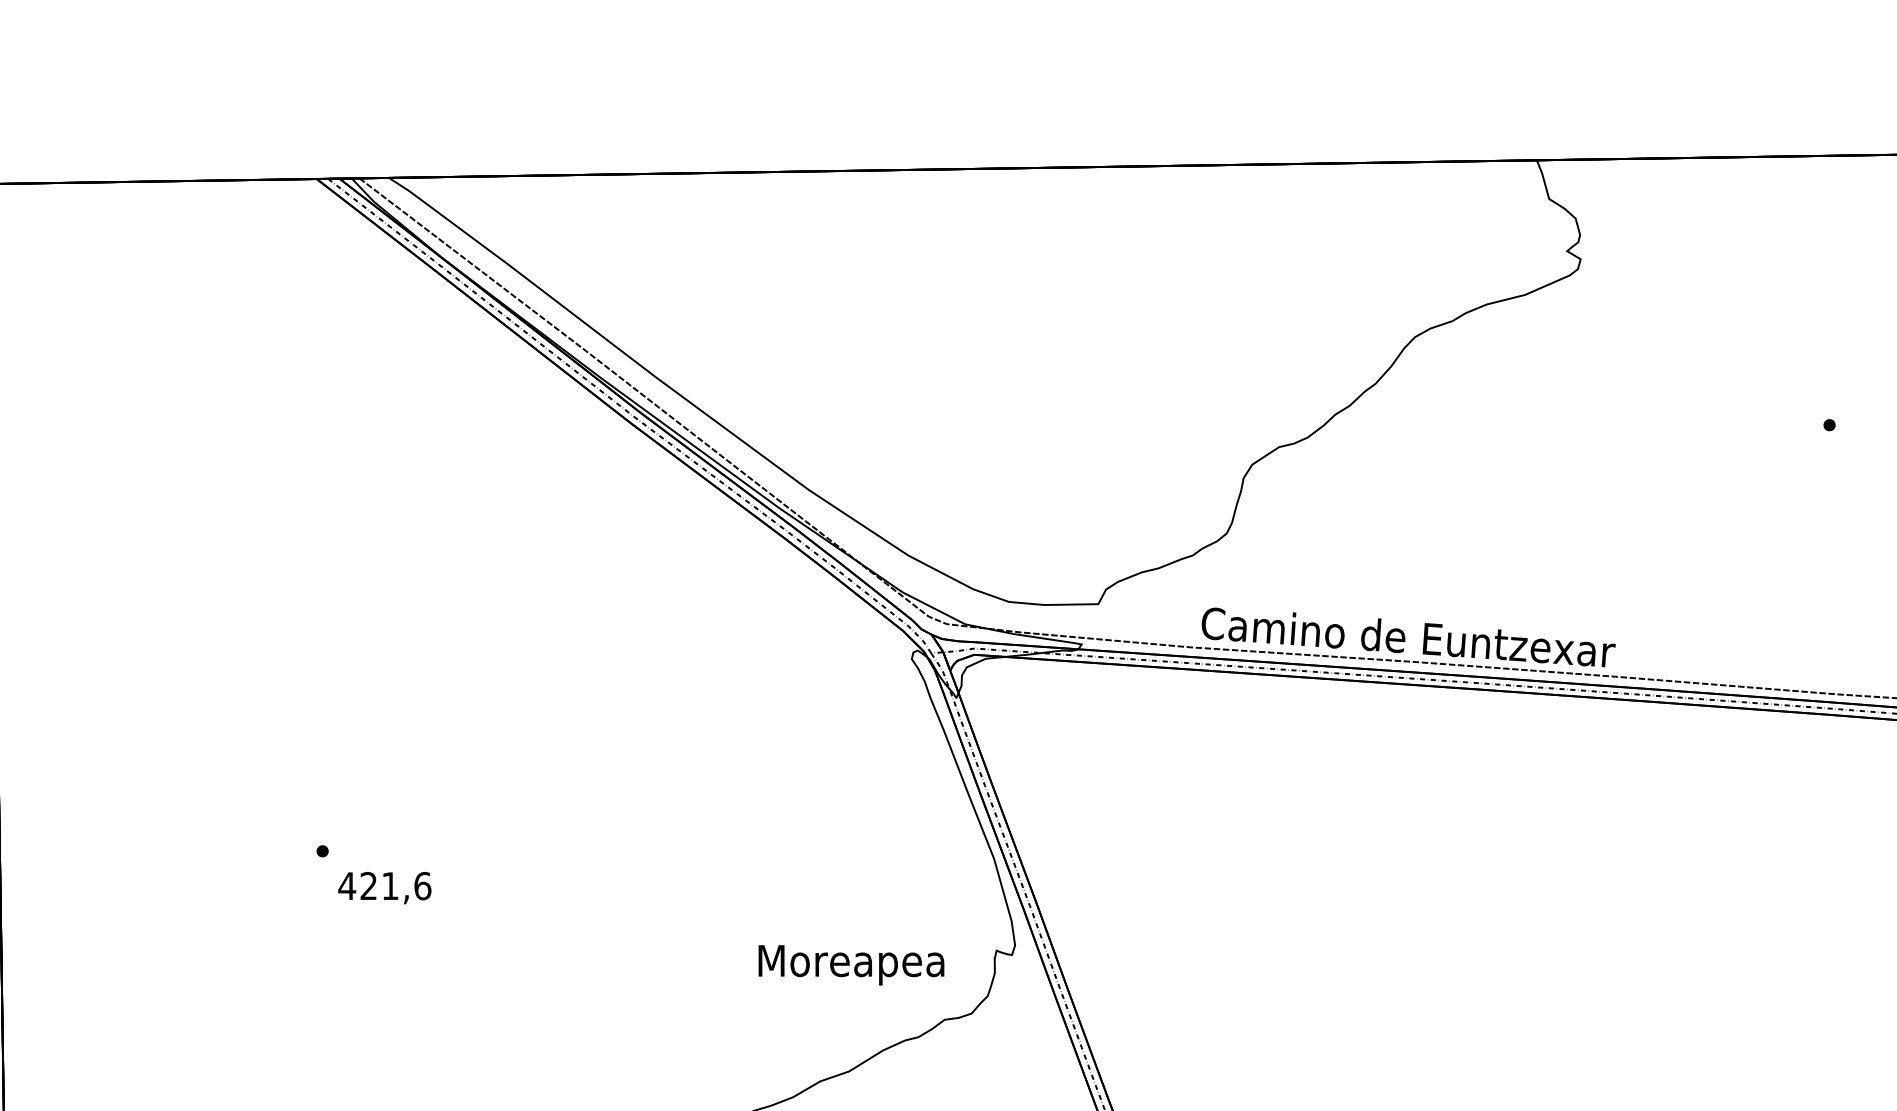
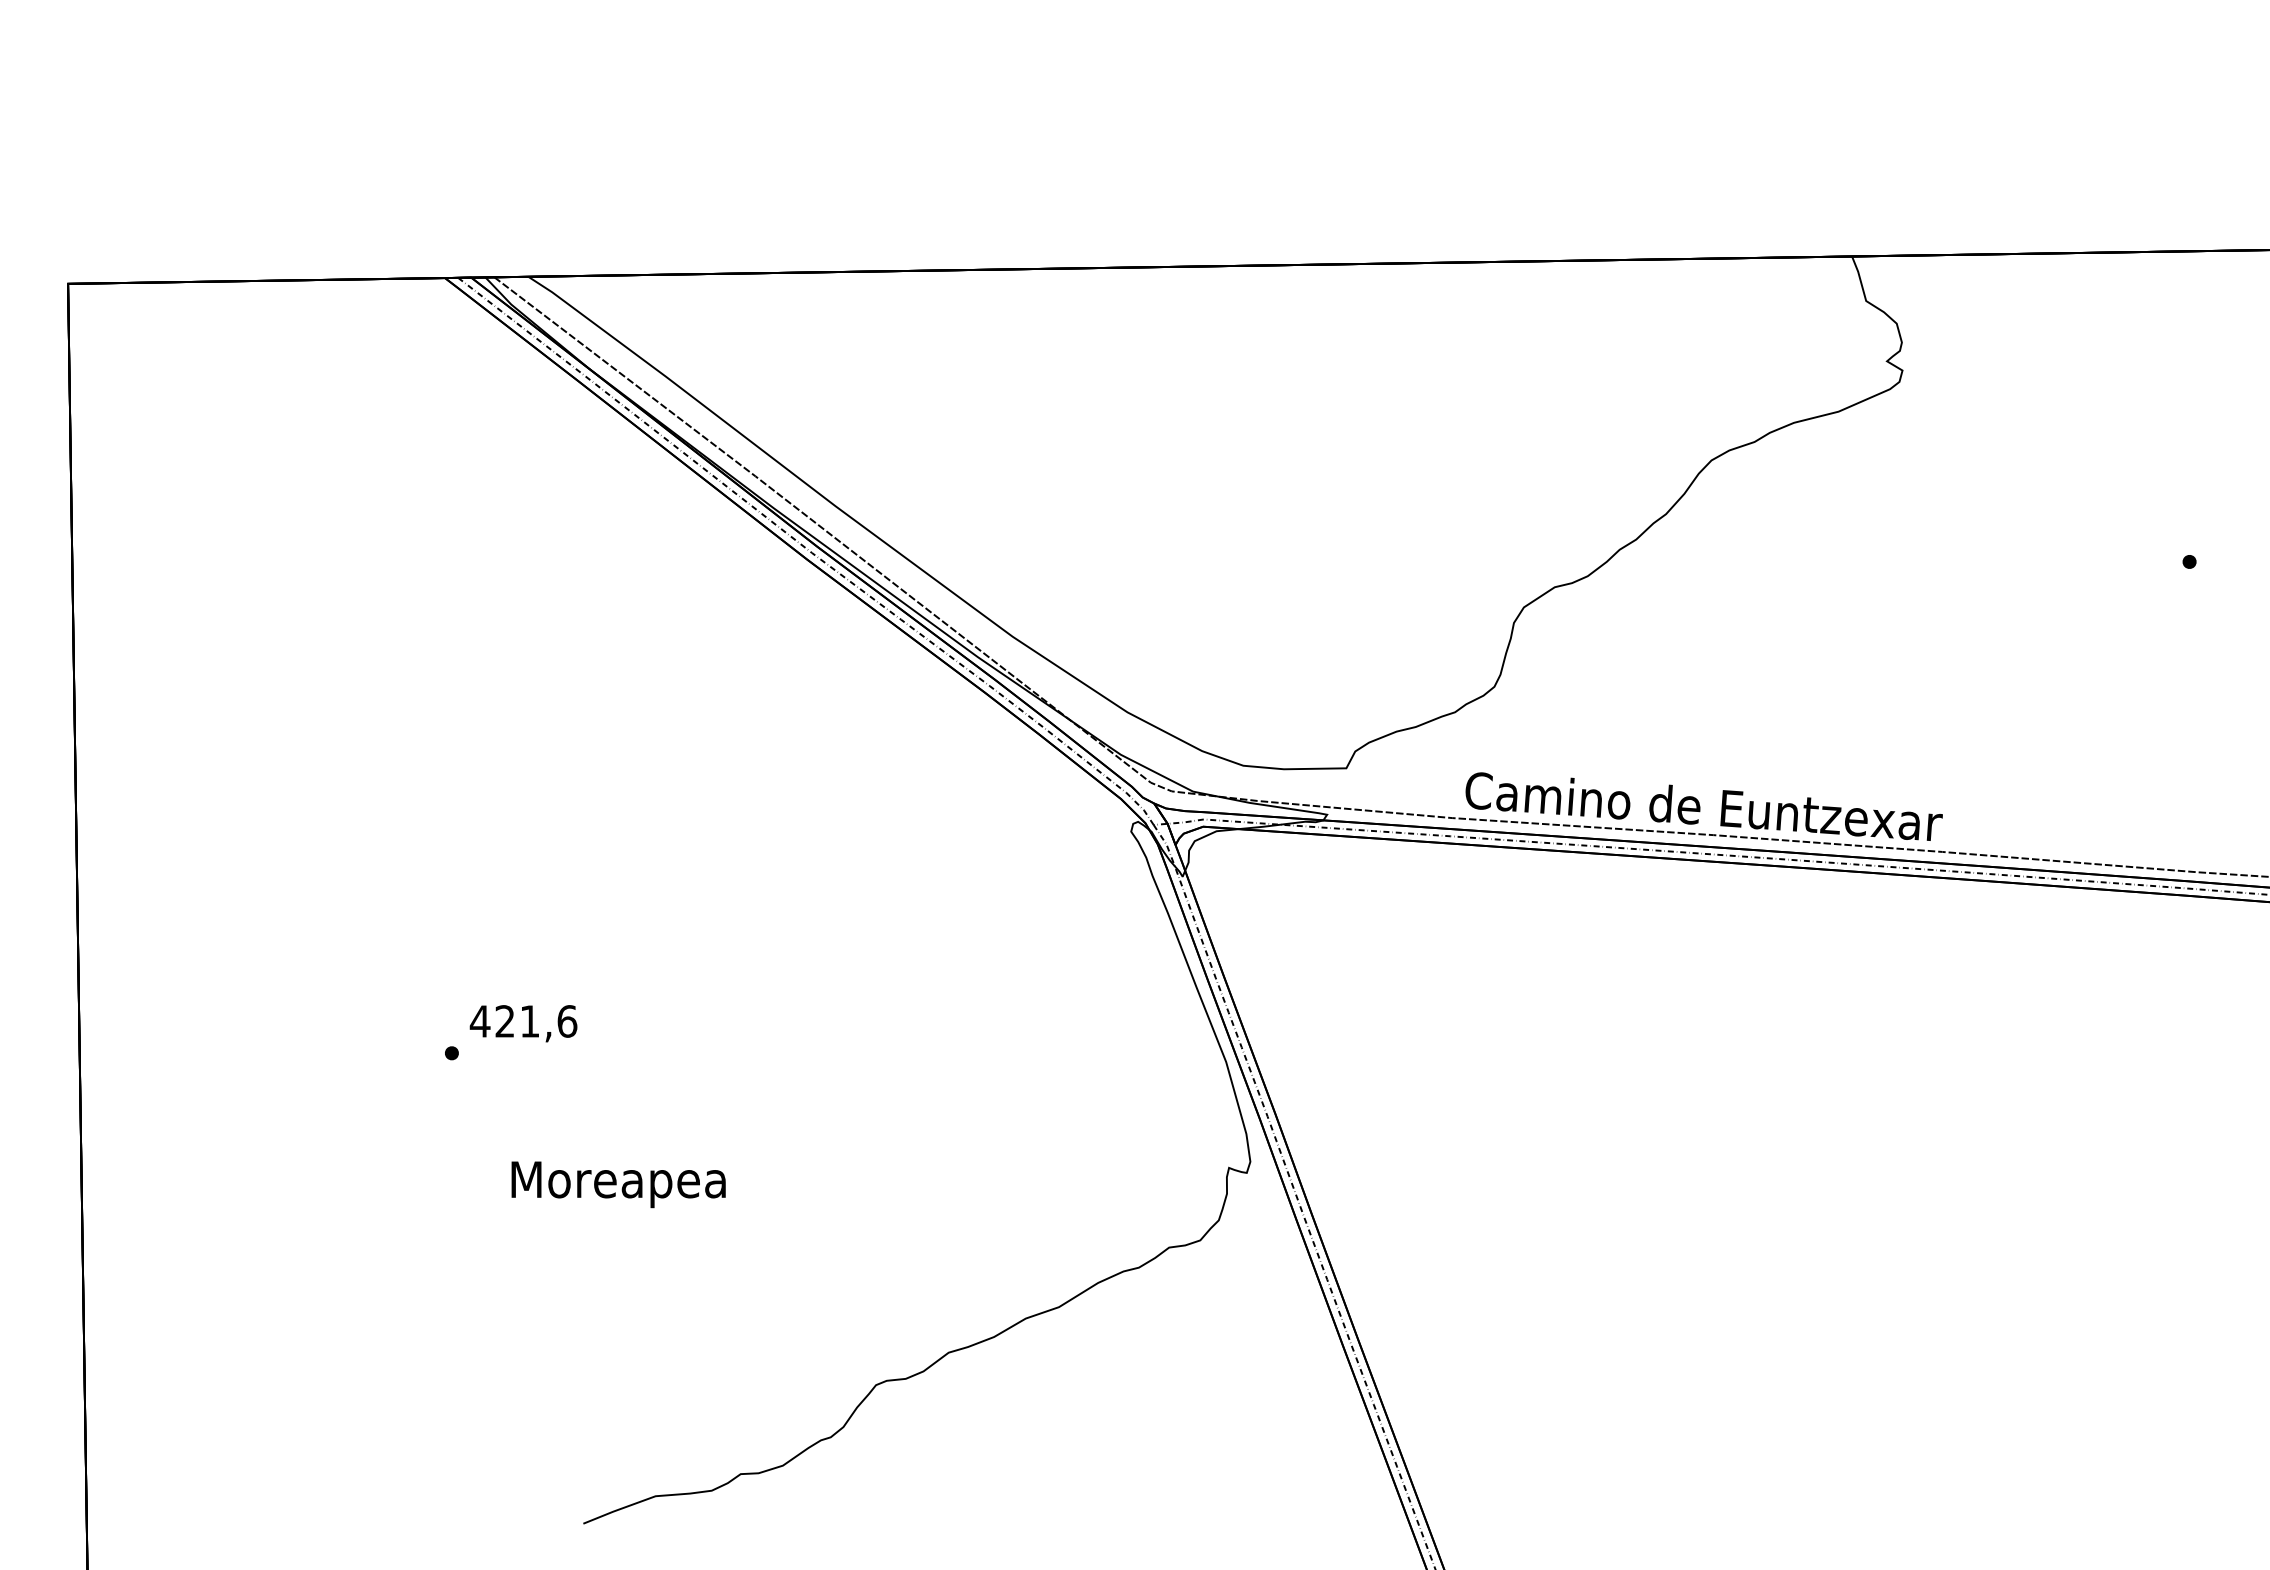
text: (384, 887) -> (523, 1023), moved
text: (851, 965) -> (618, 1184), moved

